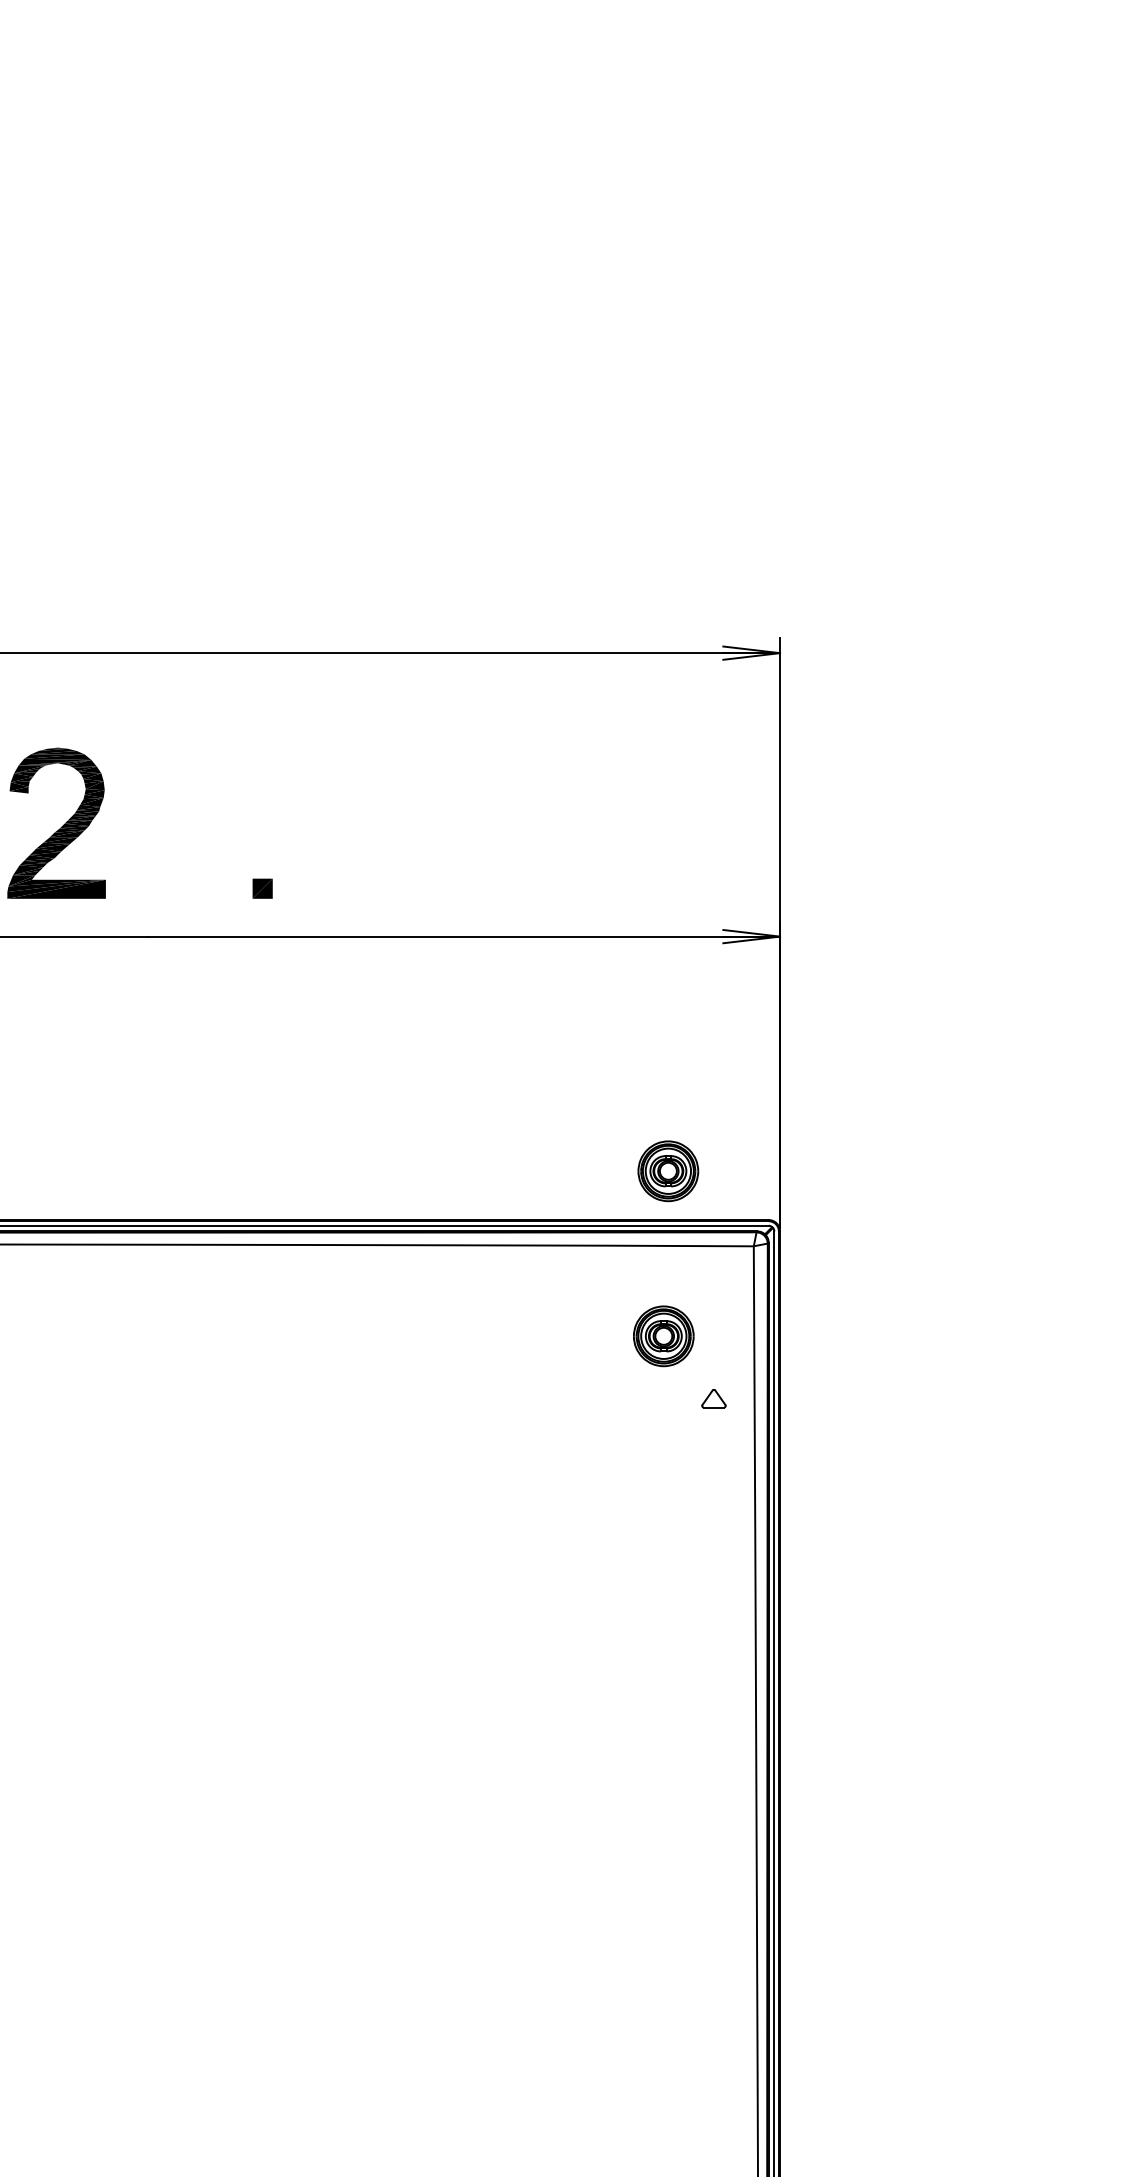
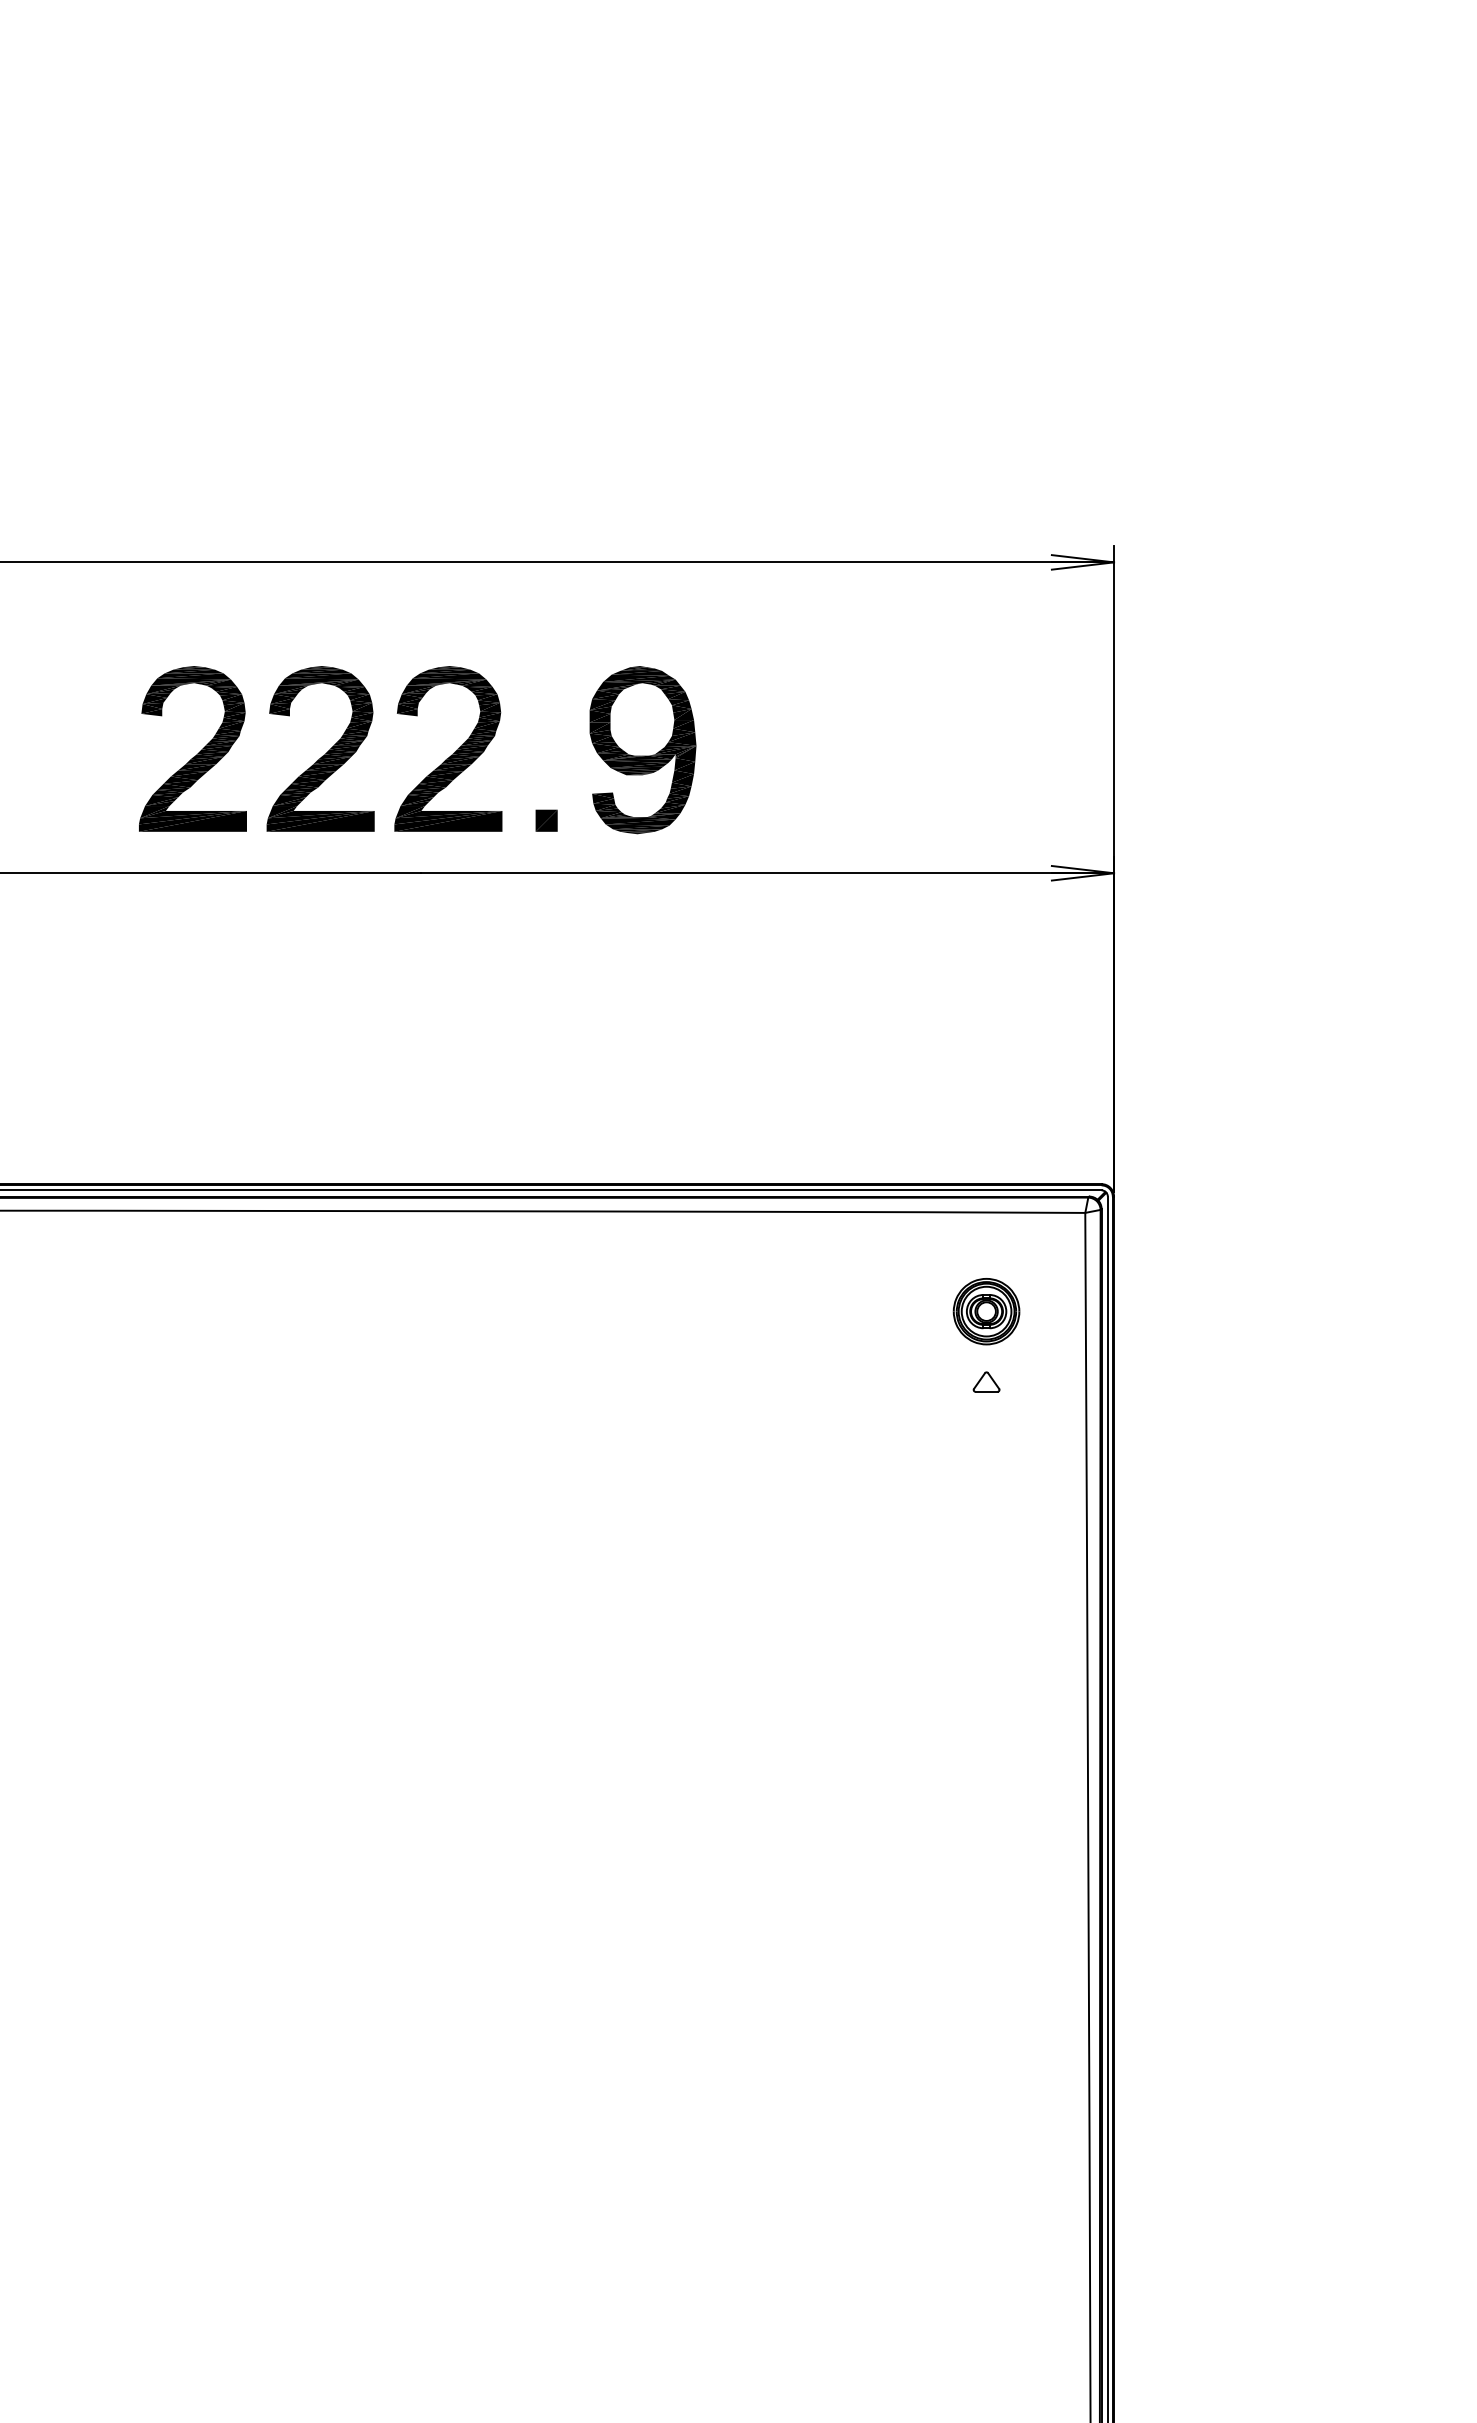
part: (350, 824) -> (642, 750), added
part: (175, 828) -> (451, 754), added
part: (668, 1171) -> (991, 1130), removed
part: (713, 1398) -> (986, 1381), moved

